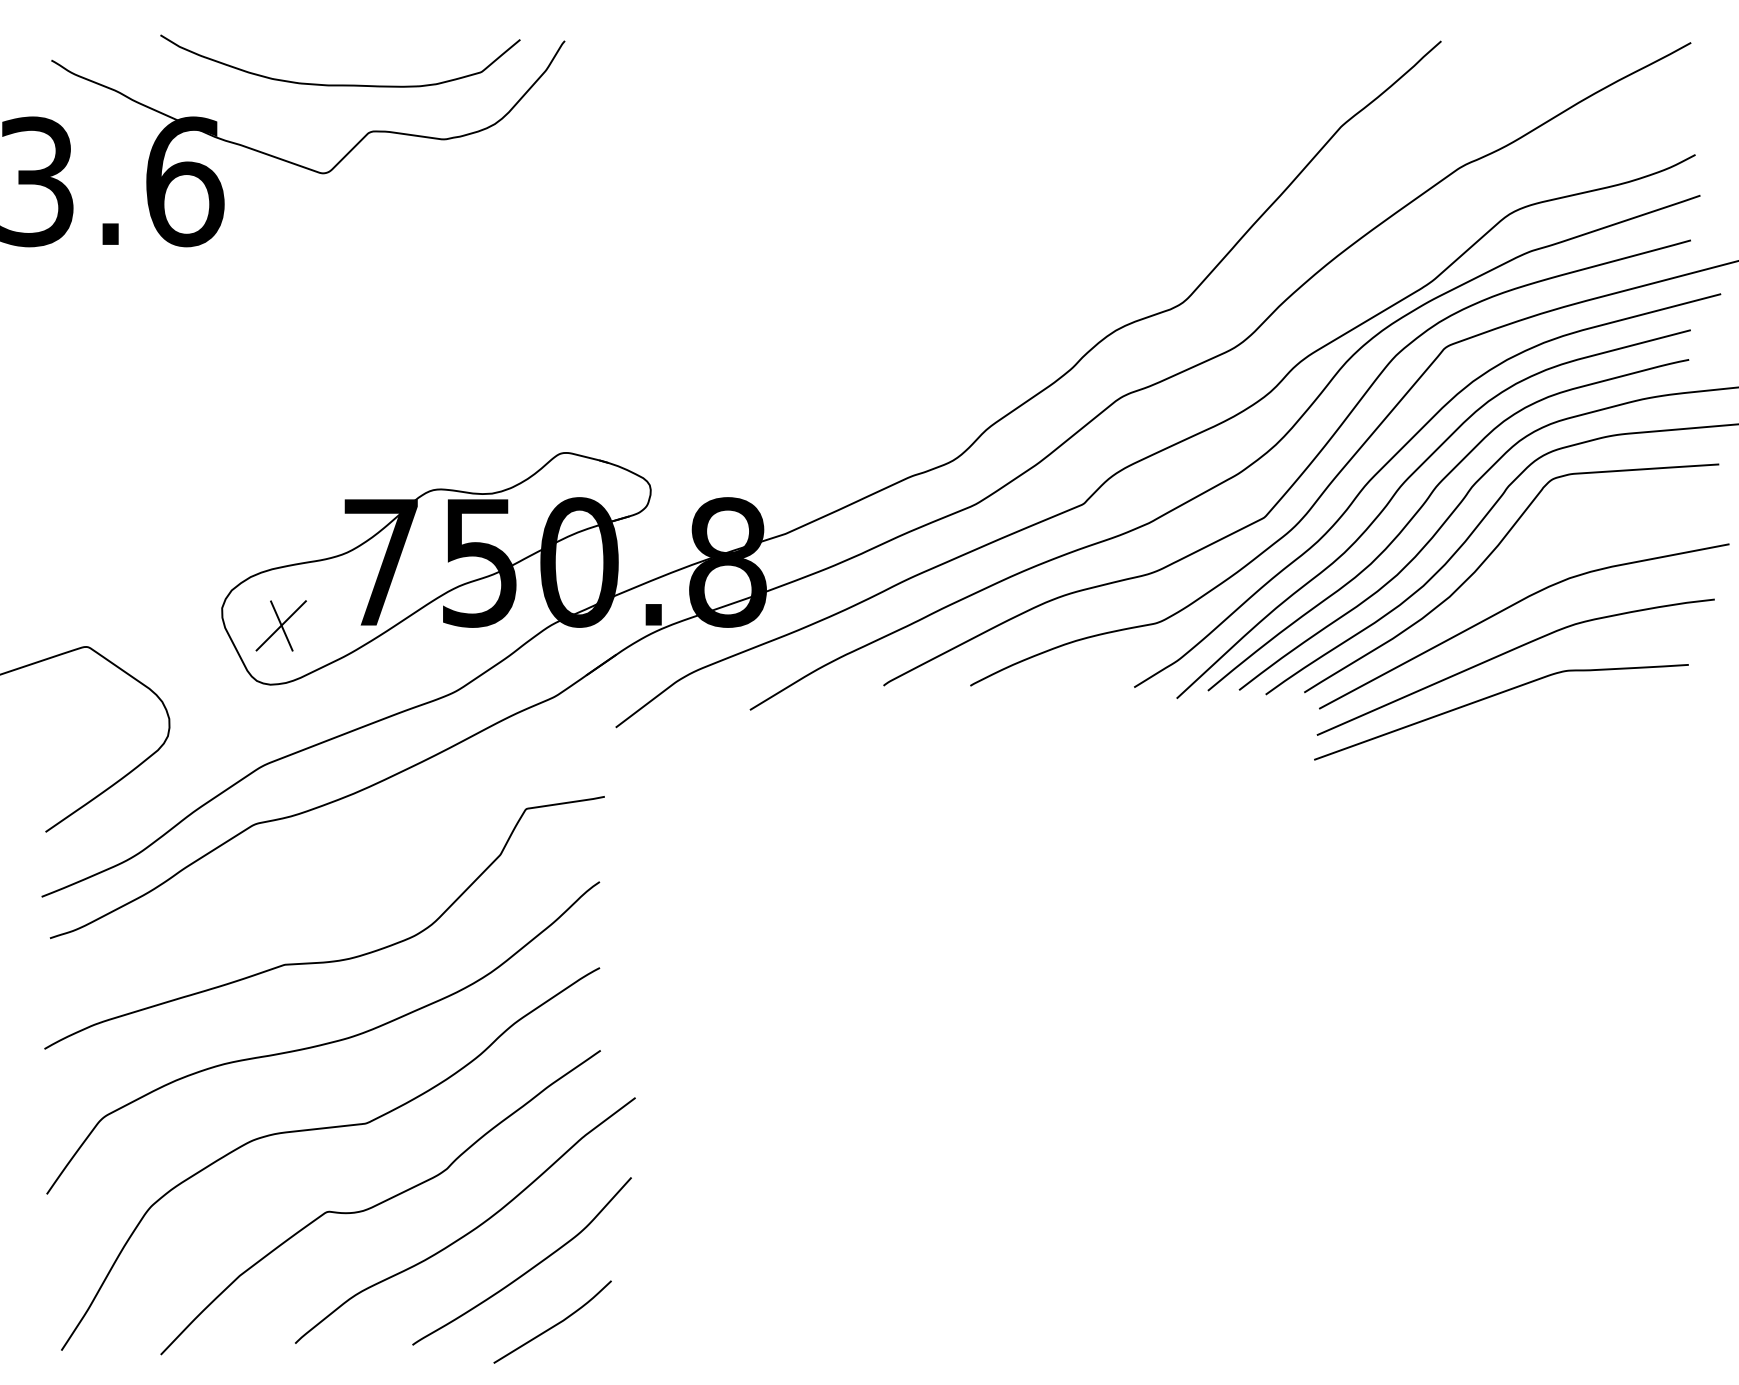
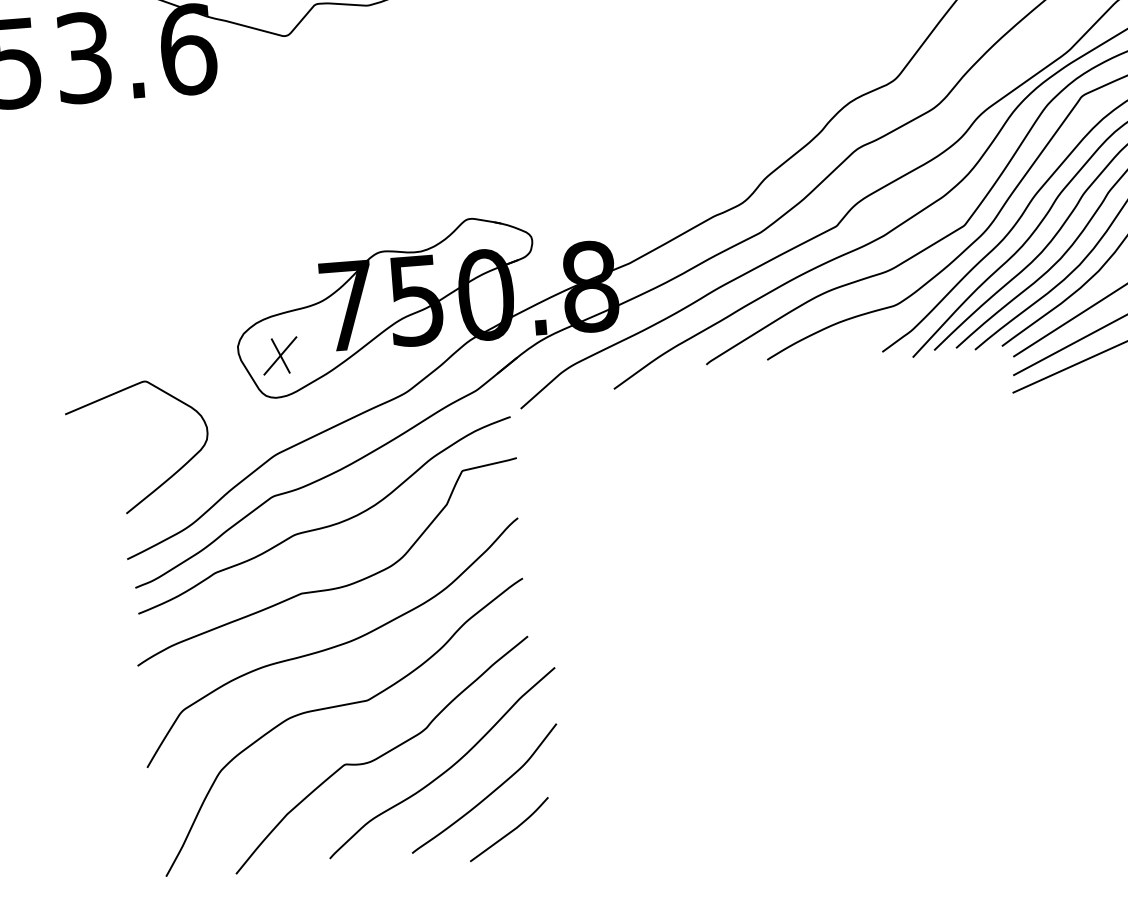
curve: (329, 871) -> (327, 525), added

